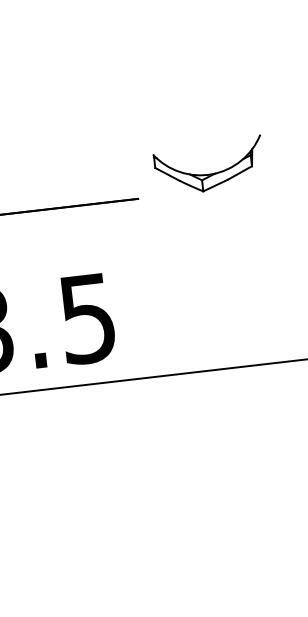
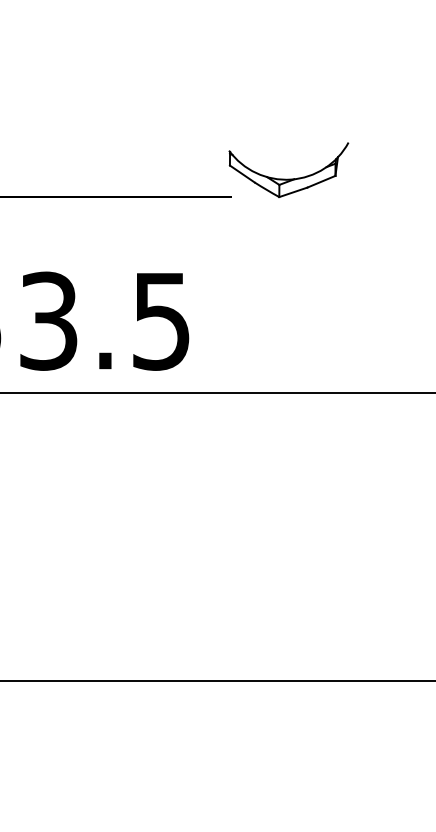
part: (209, 173) -> (288, 178), moved

